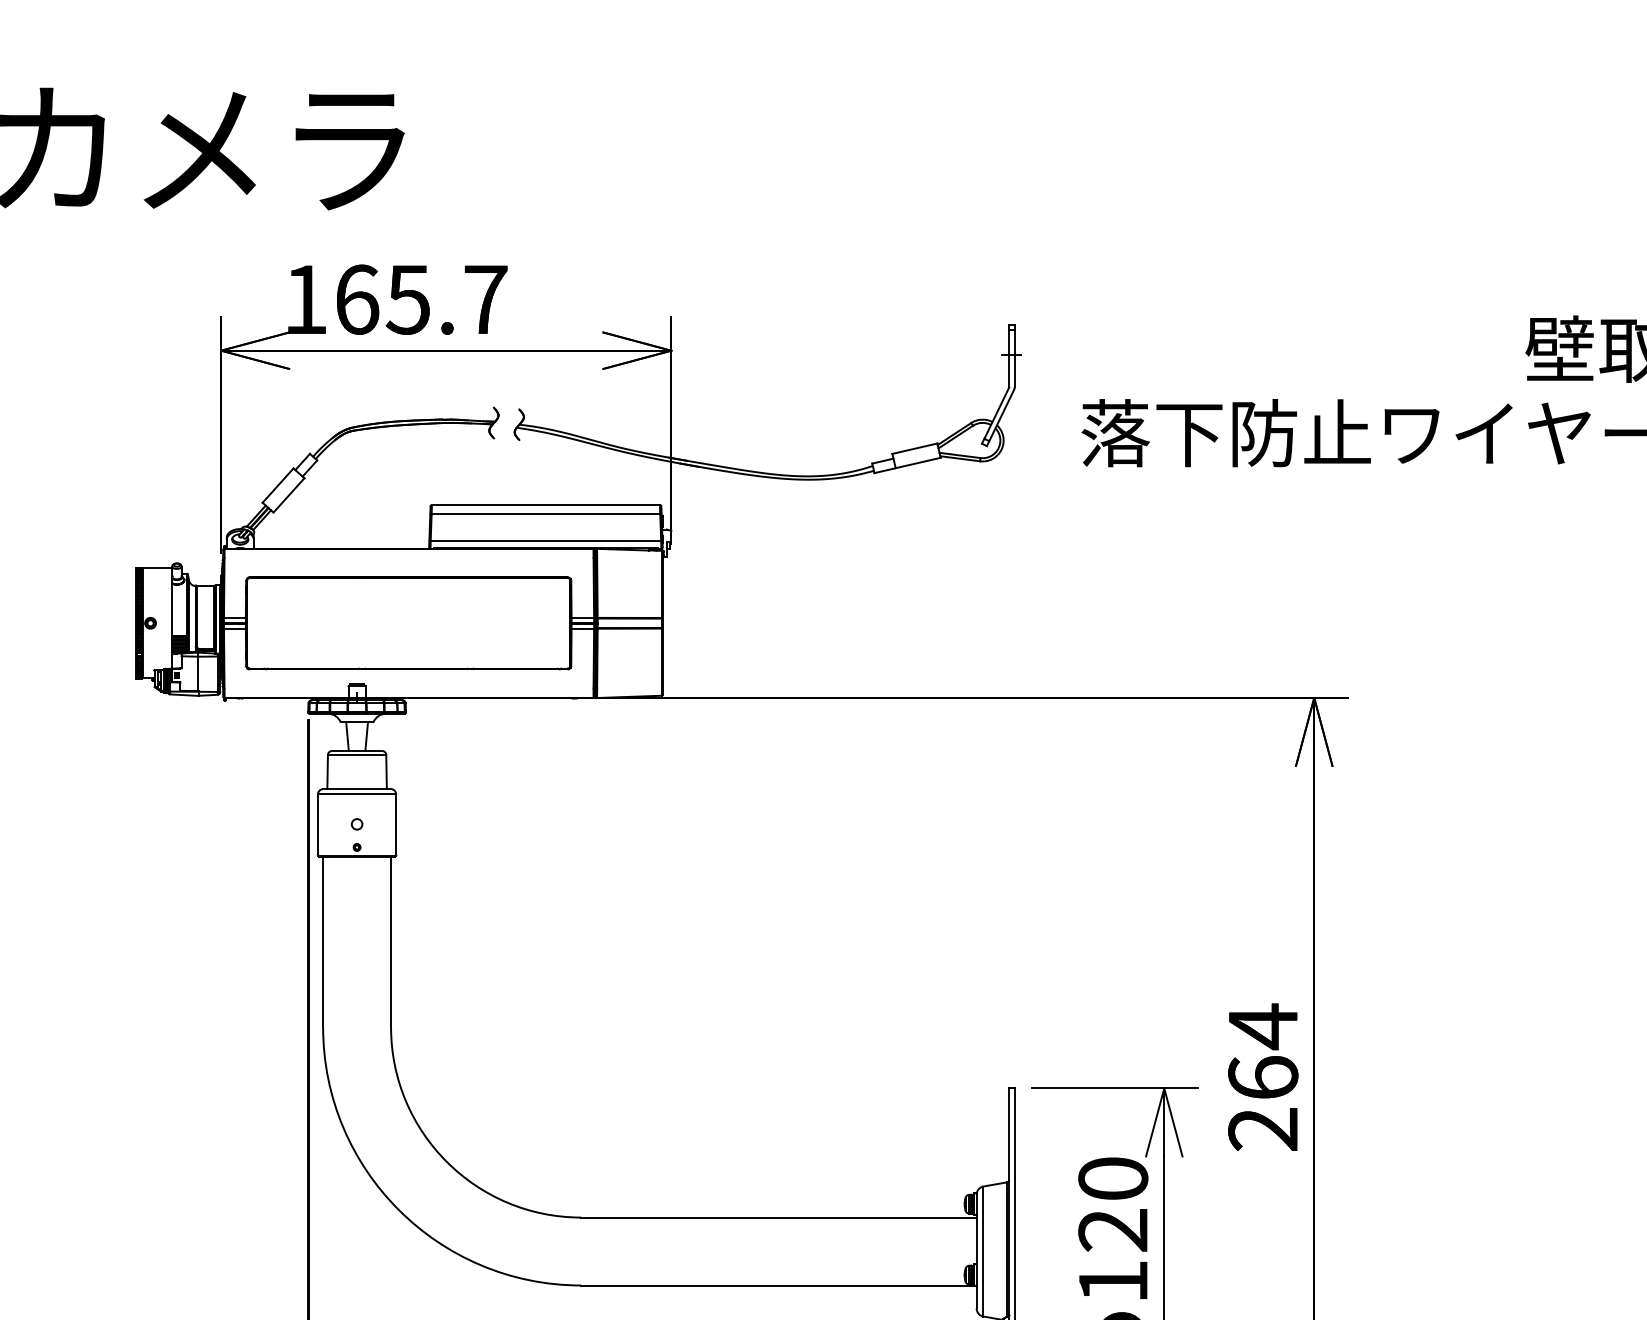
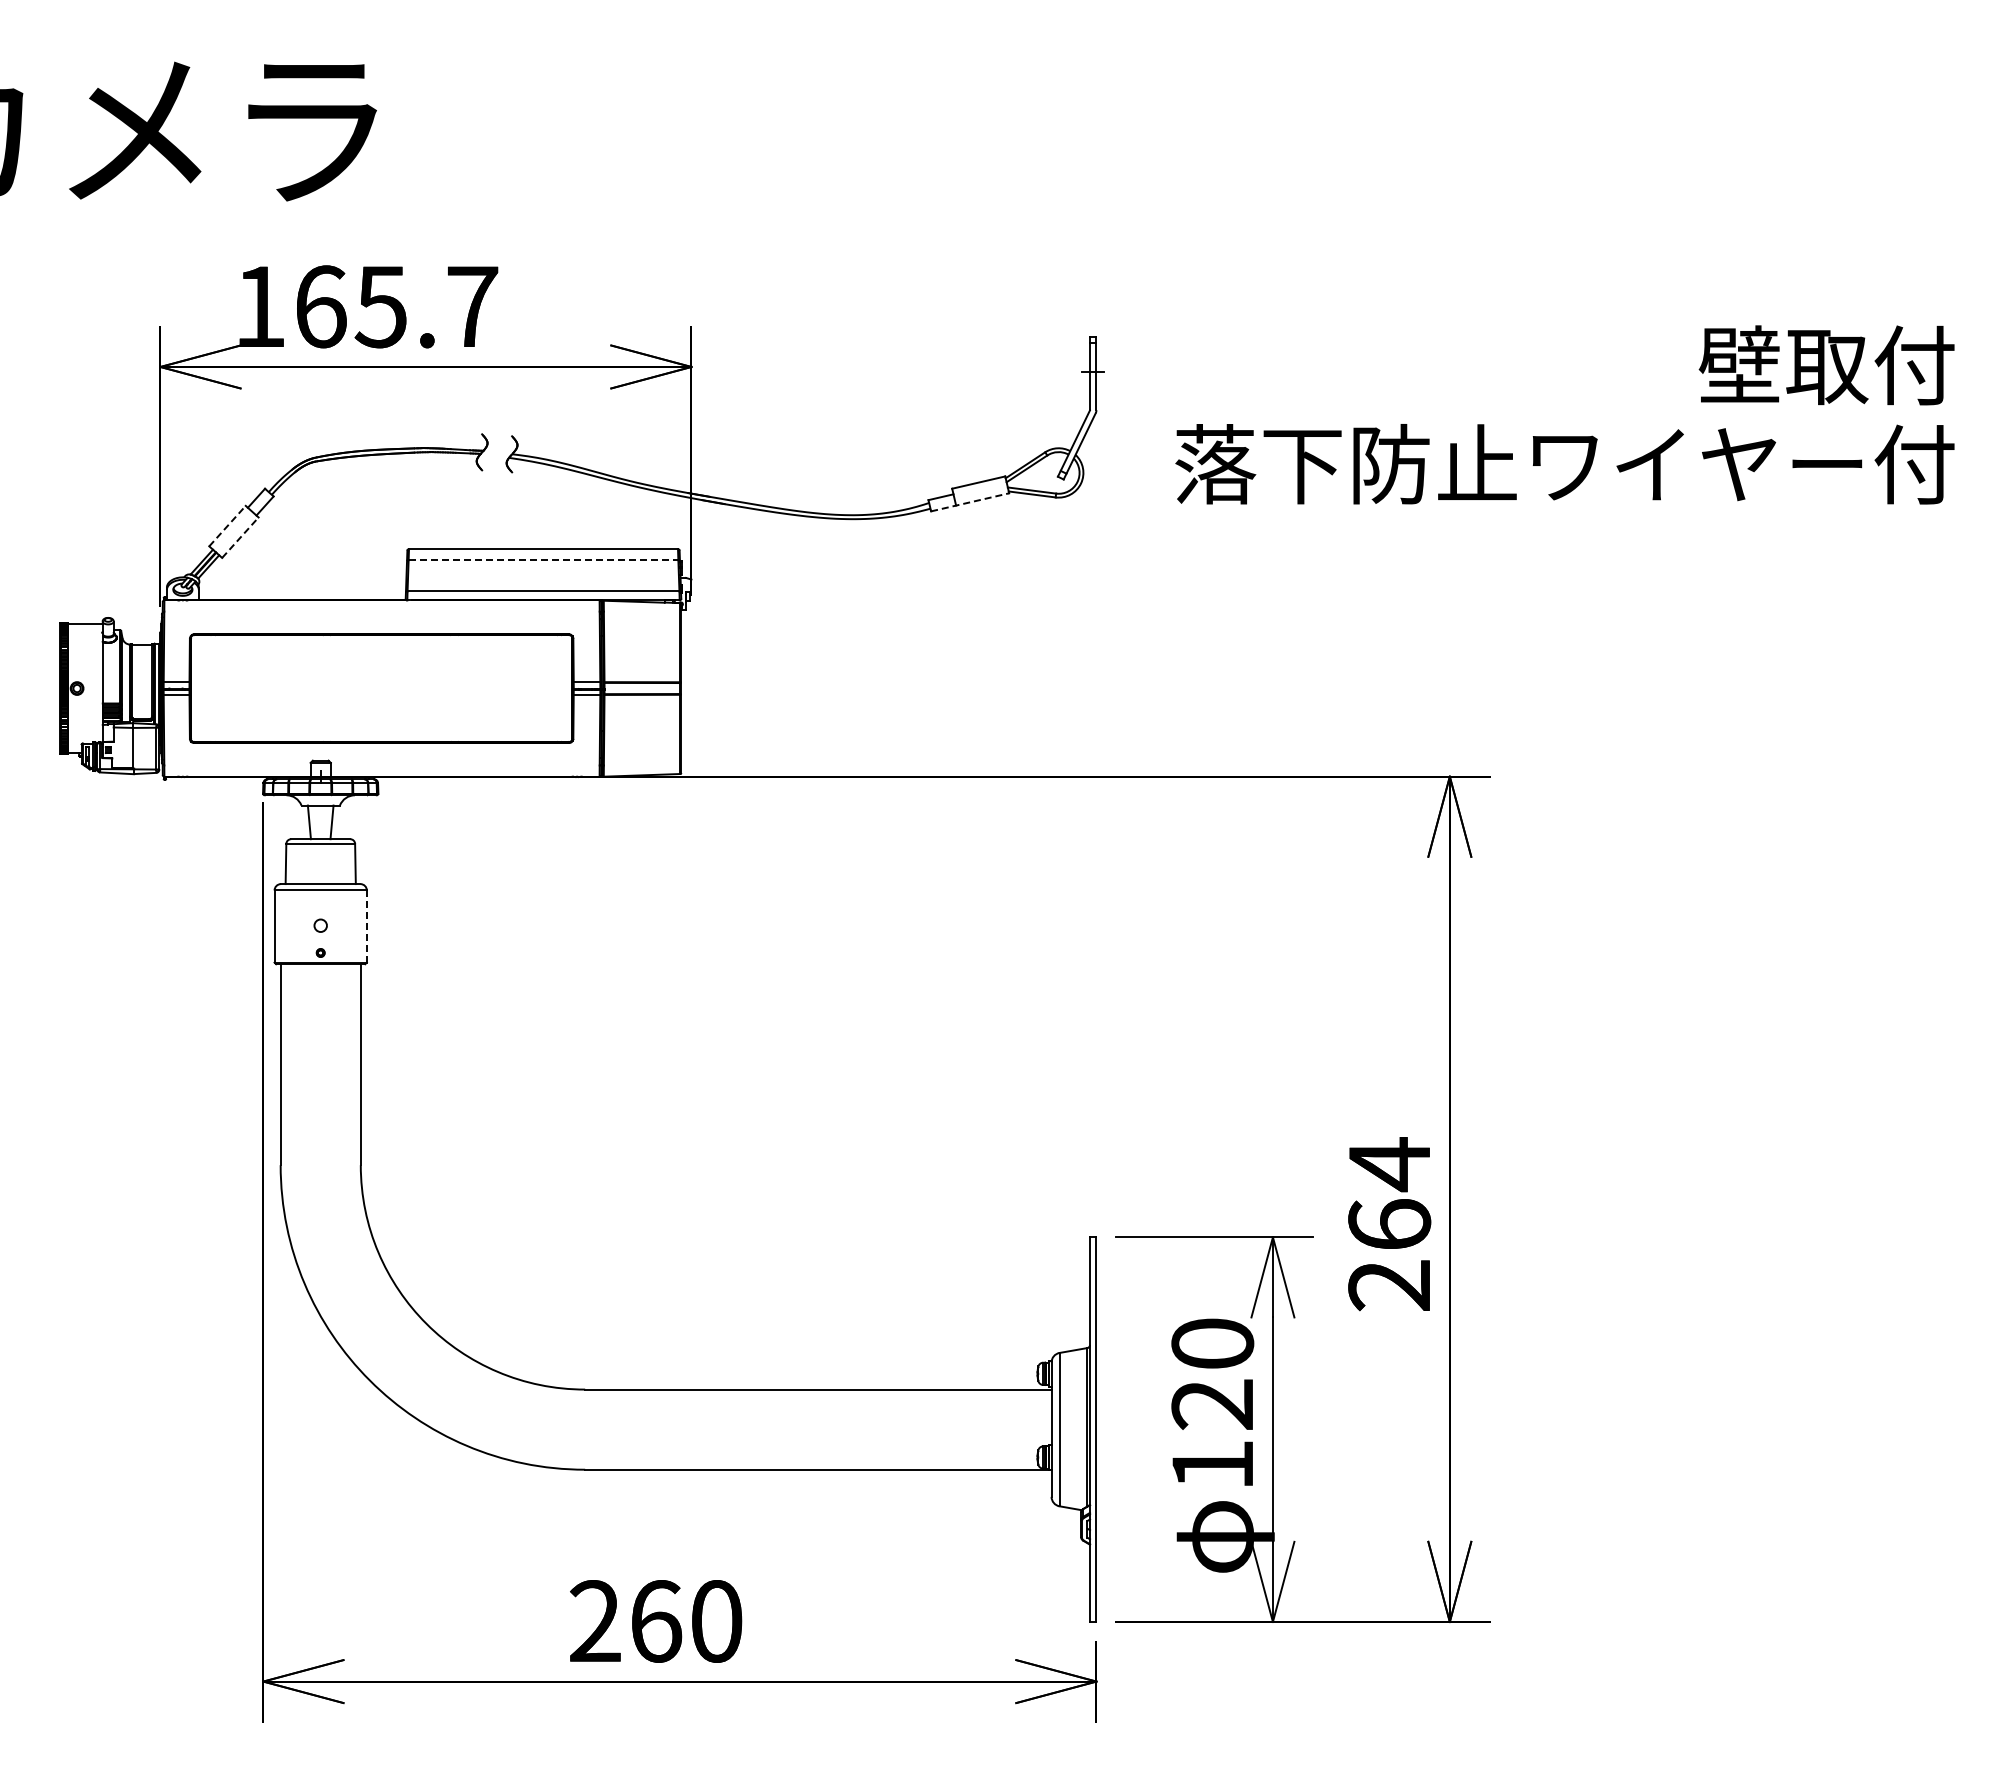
line: (907, 465) -> (970, 502), solid -> dashed
line: (278, 485) -> (227, 525), solid -> dashed
line: (289, 495) -> (240, 537), solid -> dashed
line: (545, 514) -> (543, 560), solid -> dashed
line: (395, 825) -> (366, 926), solid -> dashed

